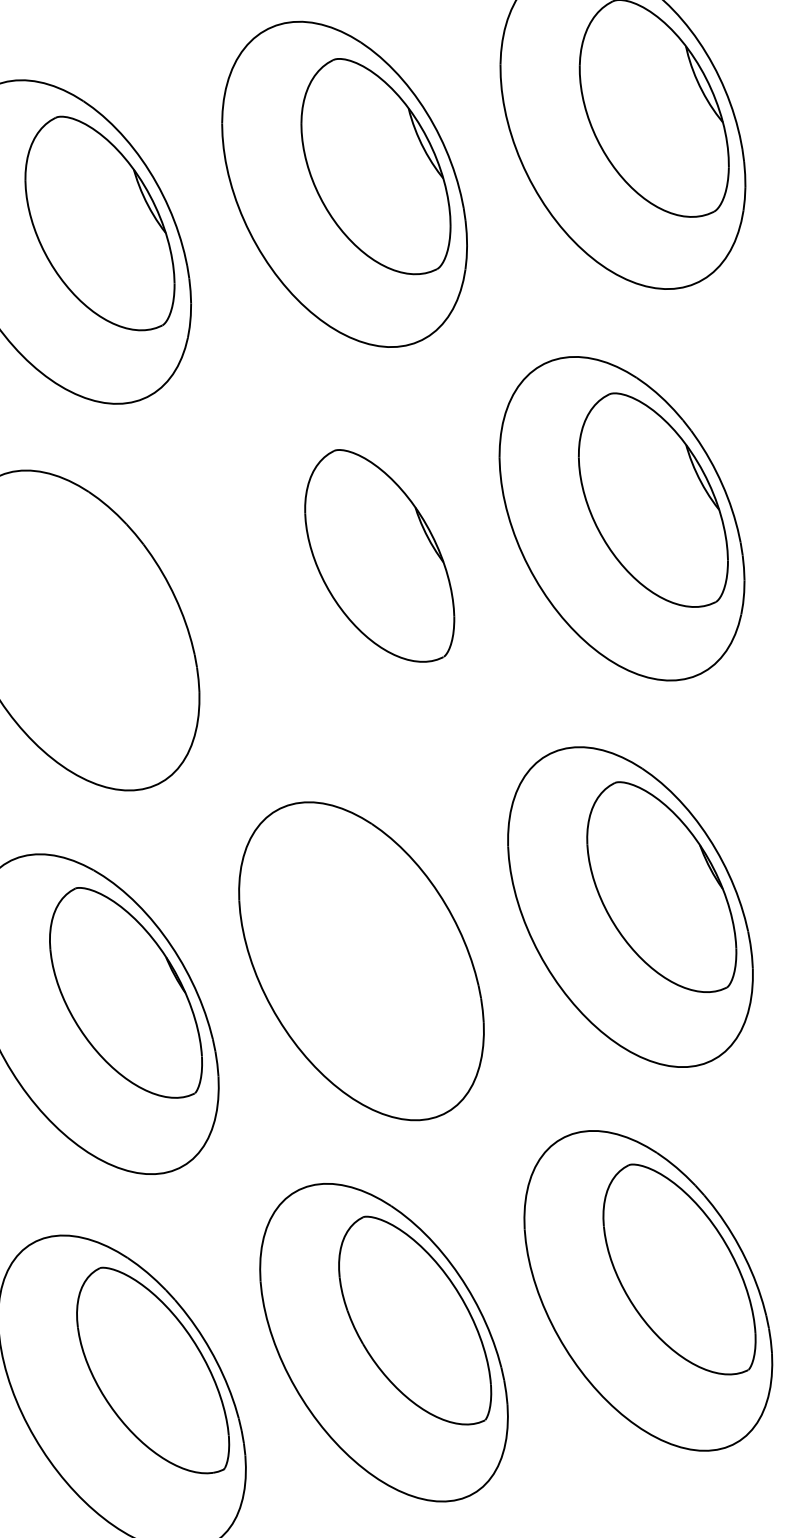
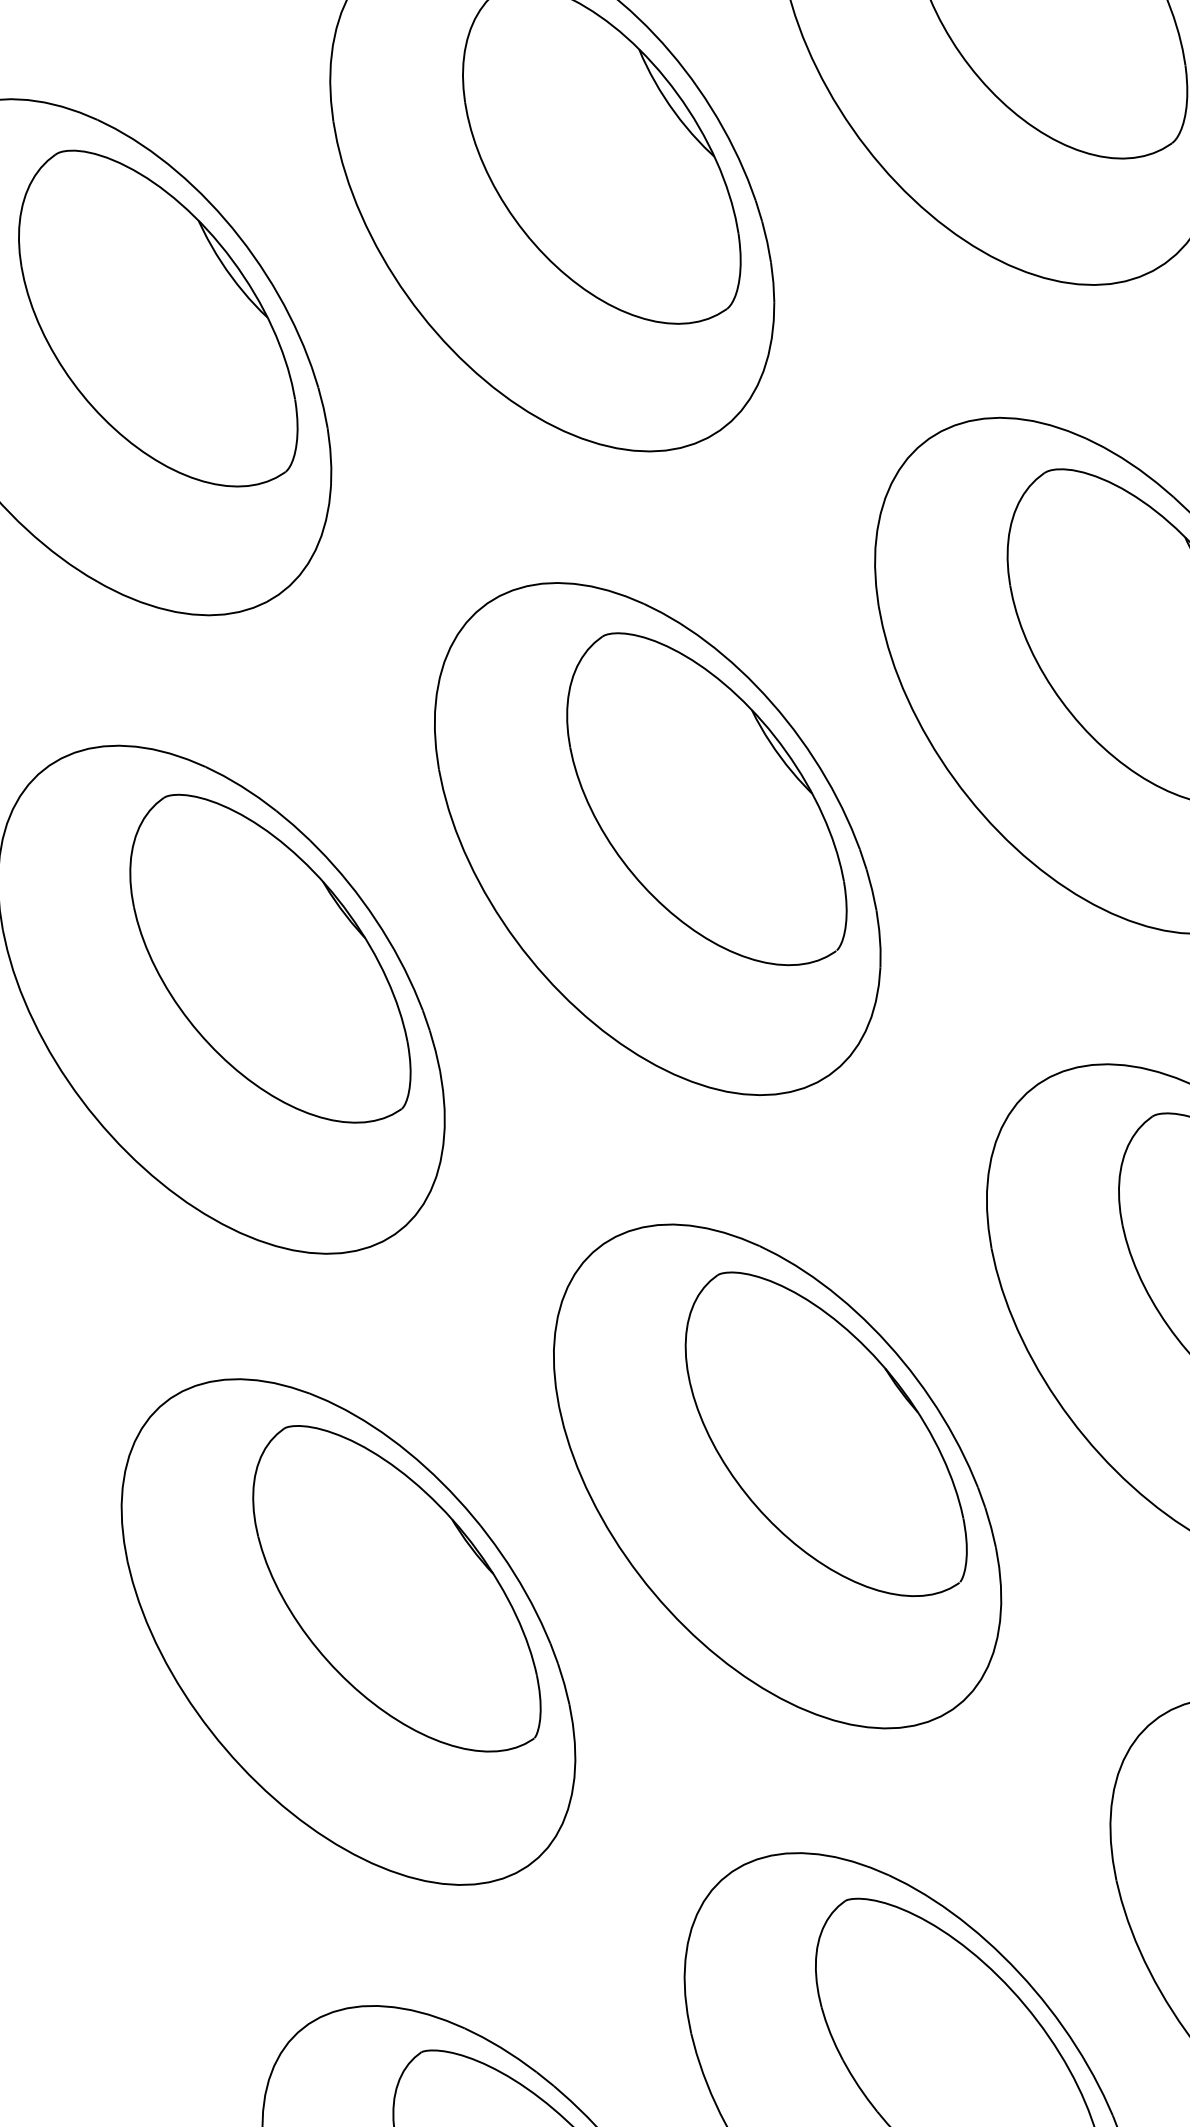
part: (348, 574) -> (657, 838), added
part: (107, 610) -> (266, 959), added
part: (392, 940) -> (823, 1434), added

